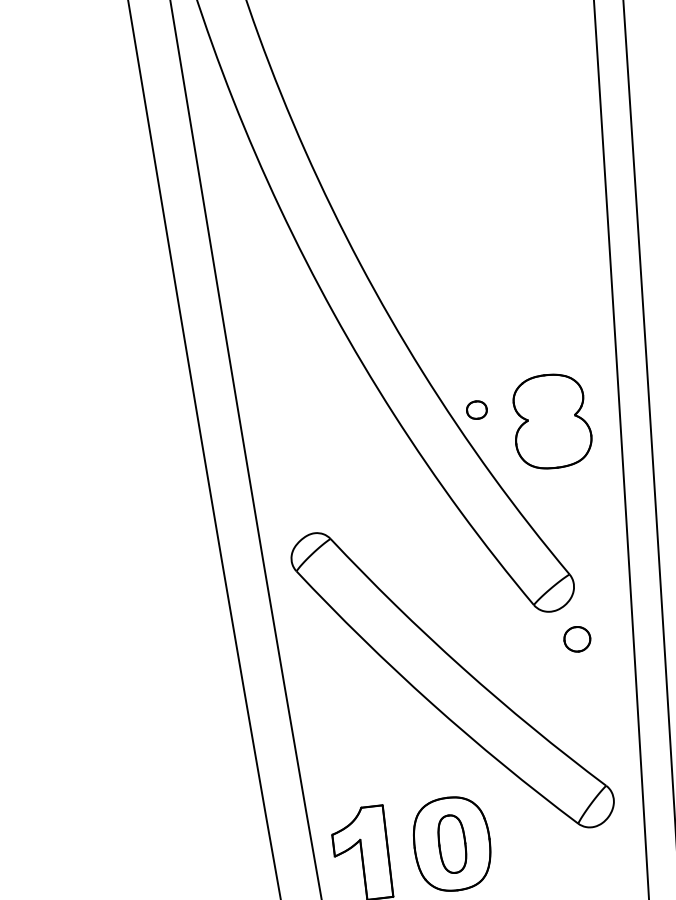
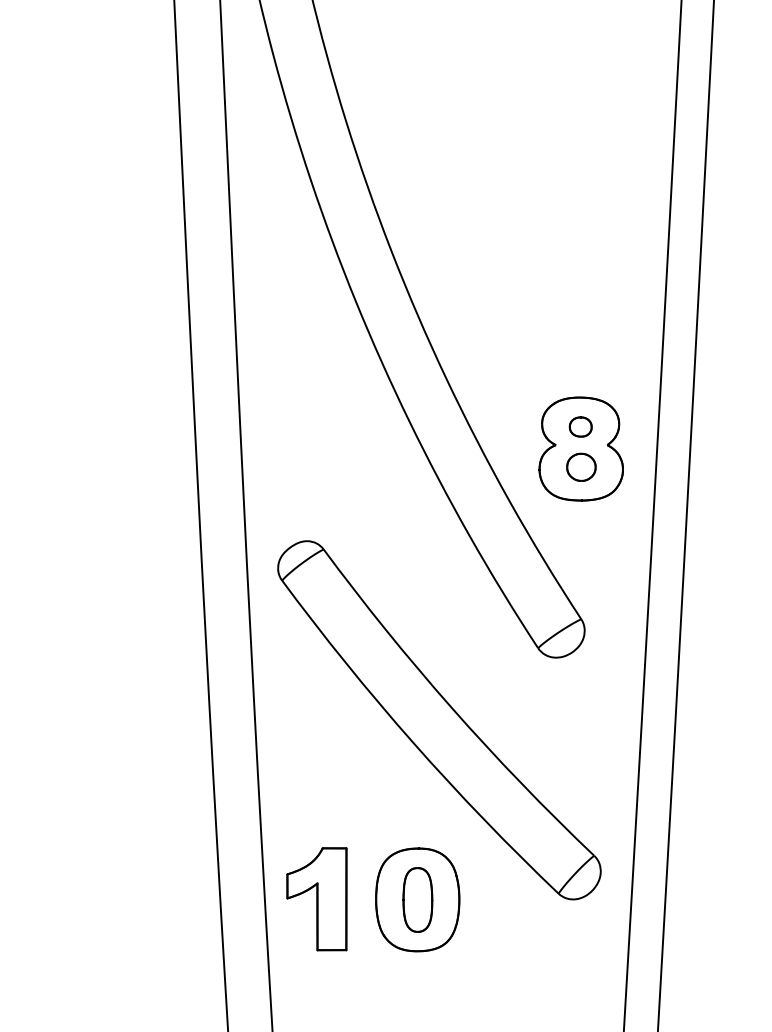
part: (476, 409) -> (580, 426), moved
part: (577, 638) -> (581, 466), moved

